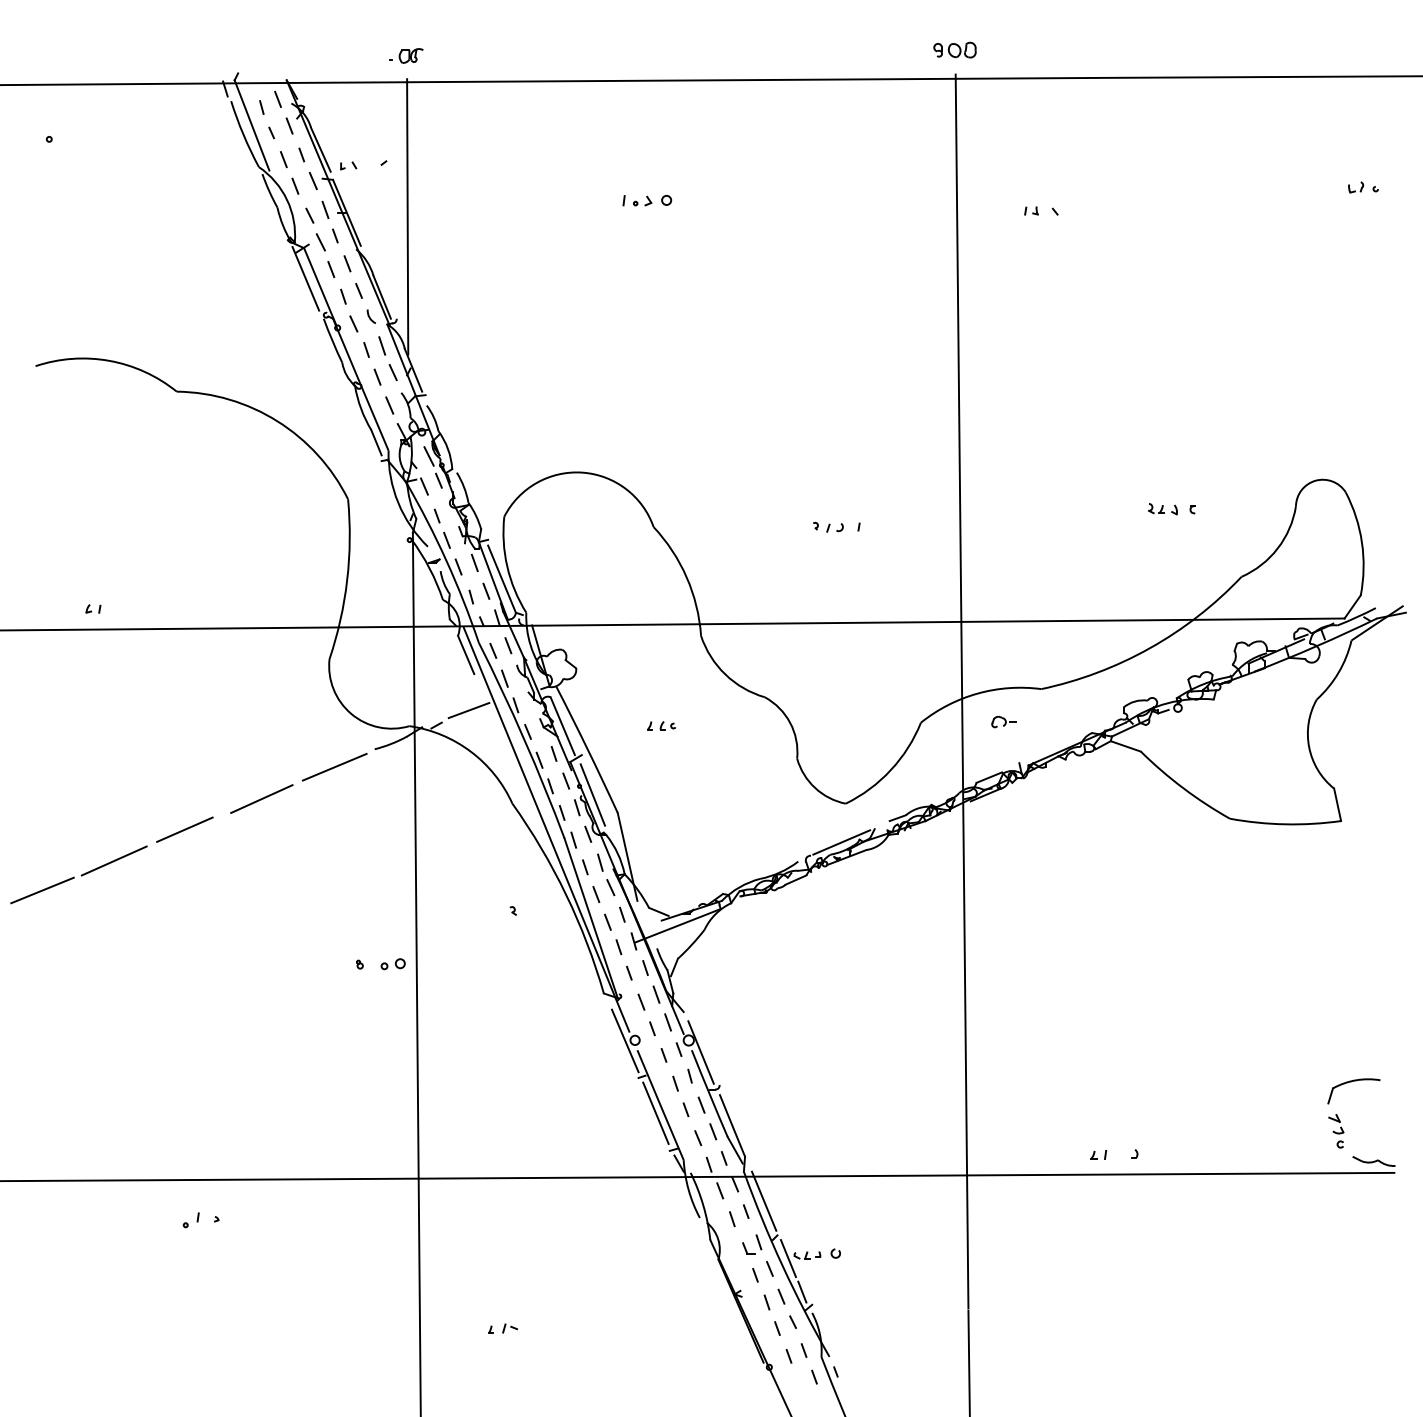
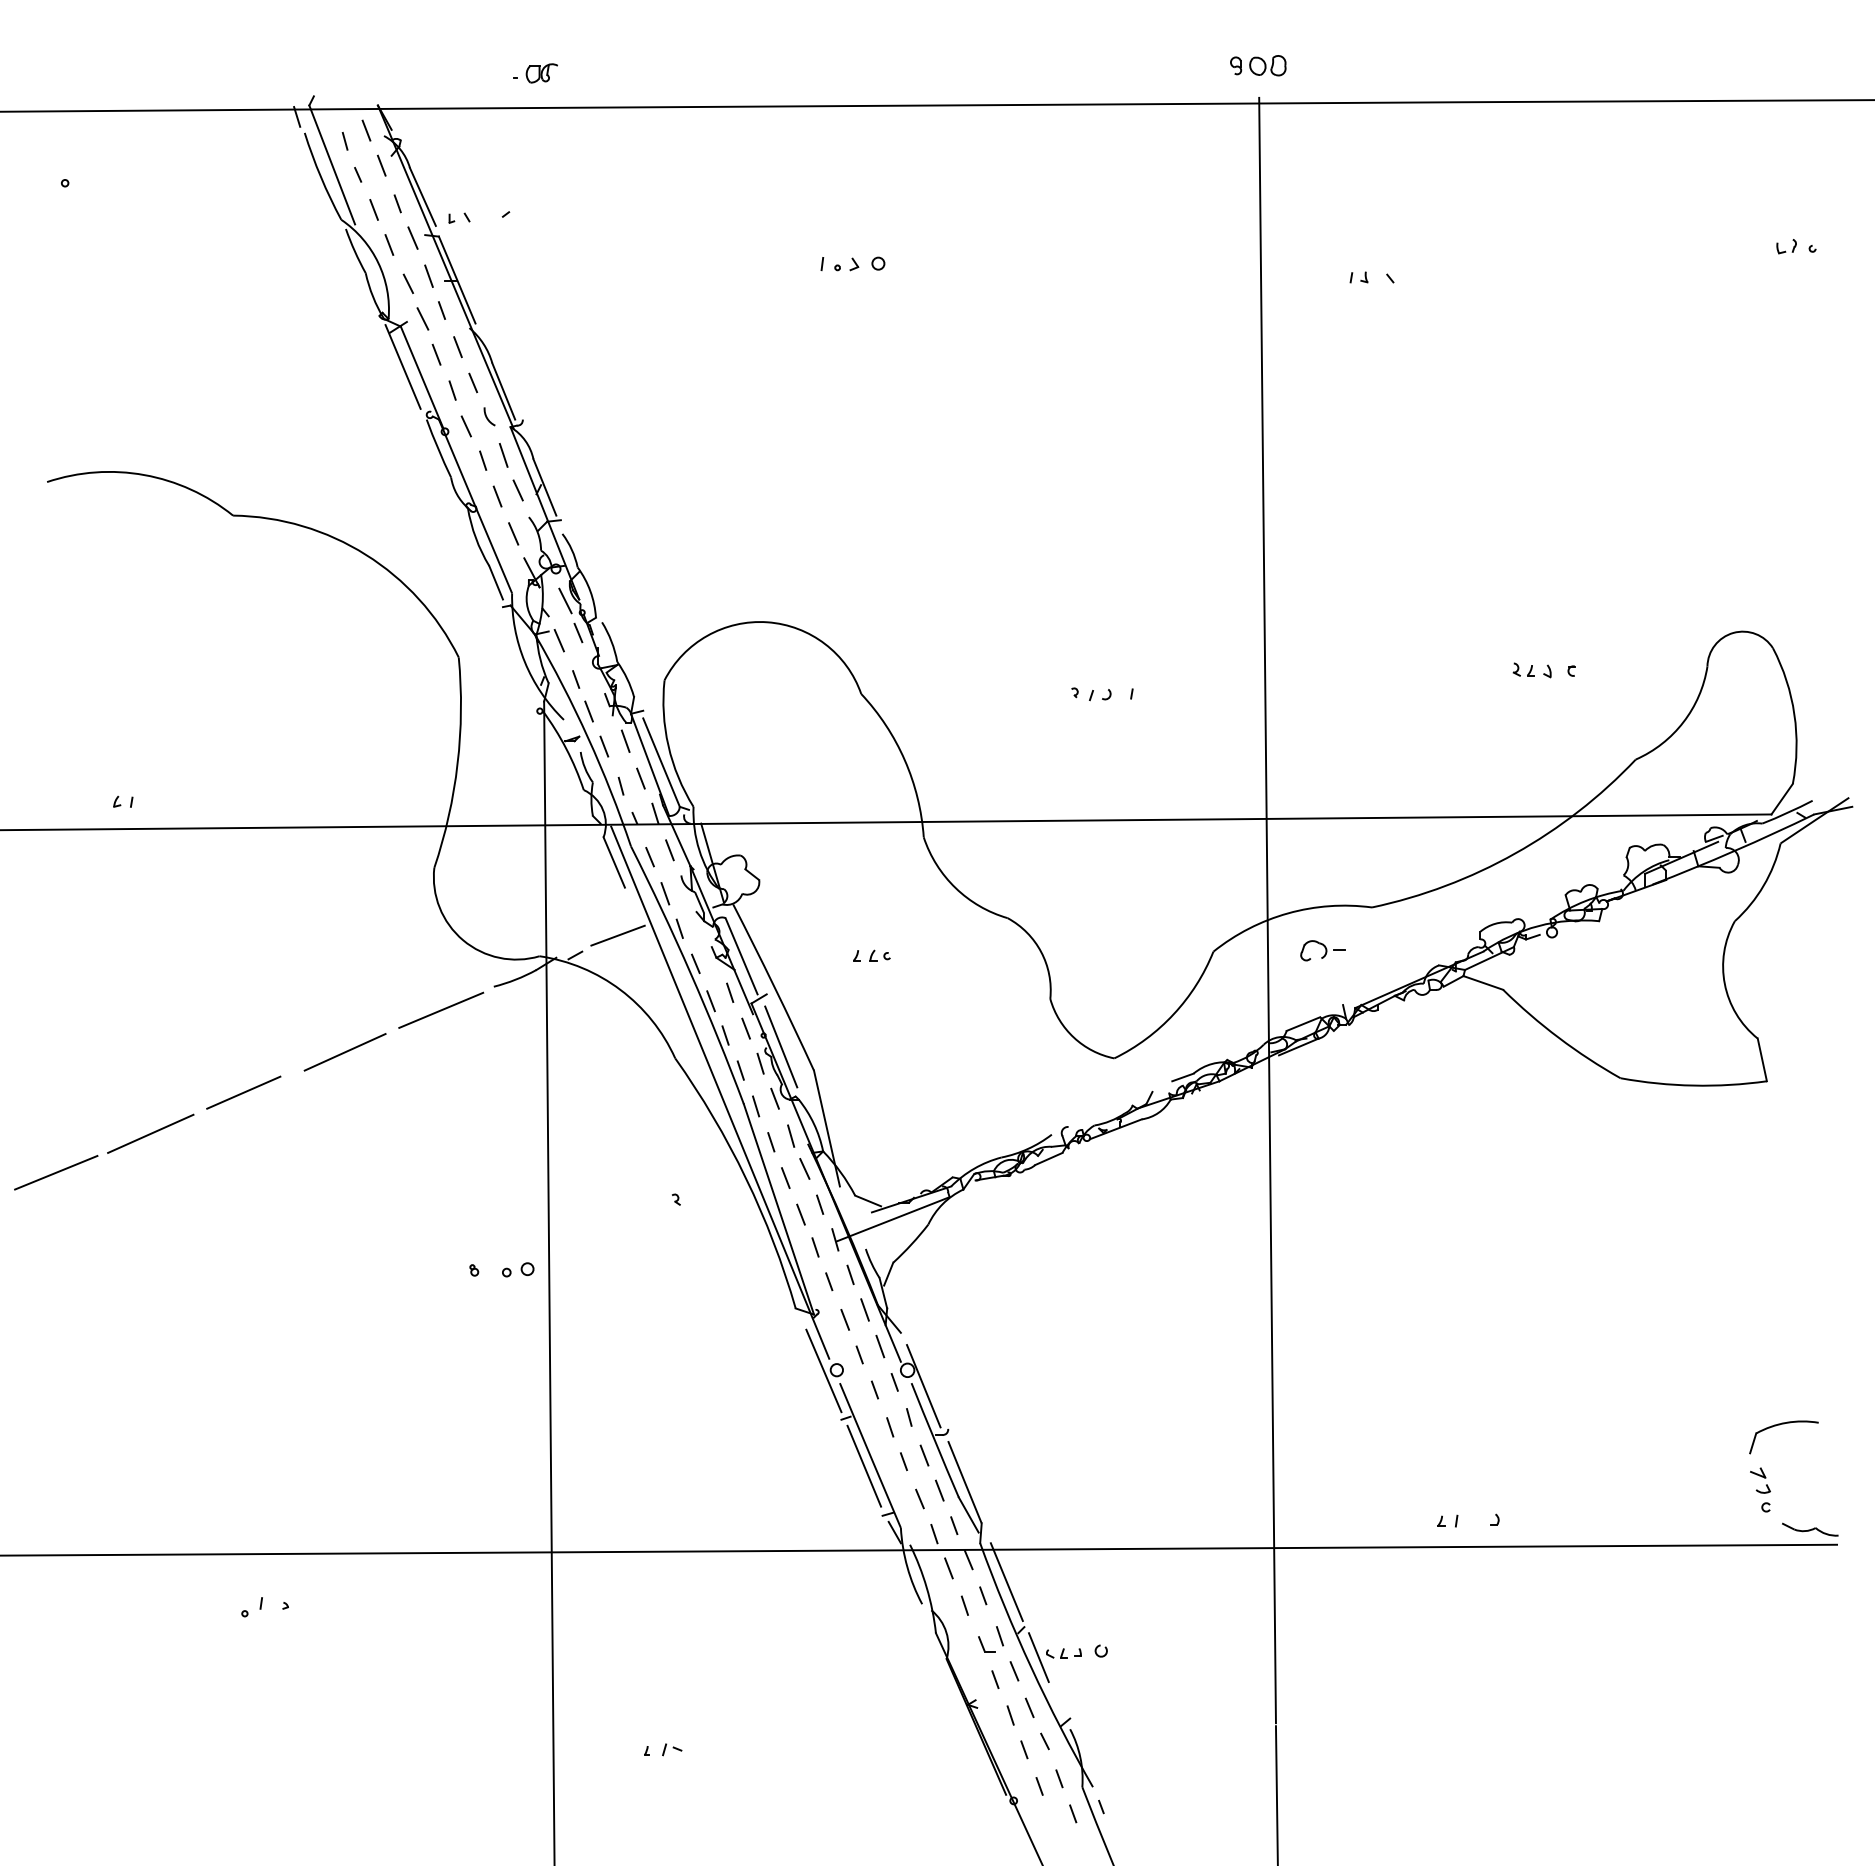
line: (407, 216) -> (537, 284), removed
part: (1003, 721) -> (1322, 950), size x1.4
line: (841, 842) -> (1108, 1109), removed
line: (801, 1291) -> (1056, 1701), removed

